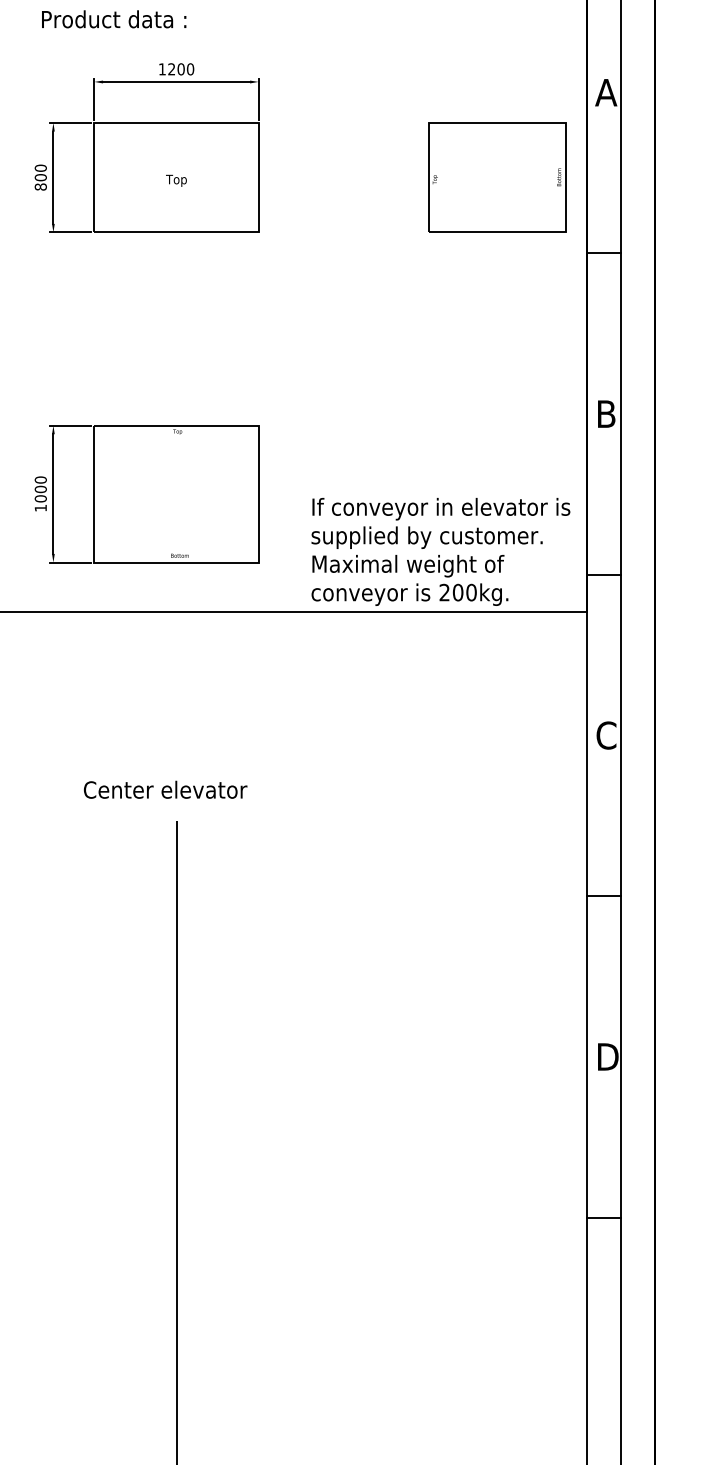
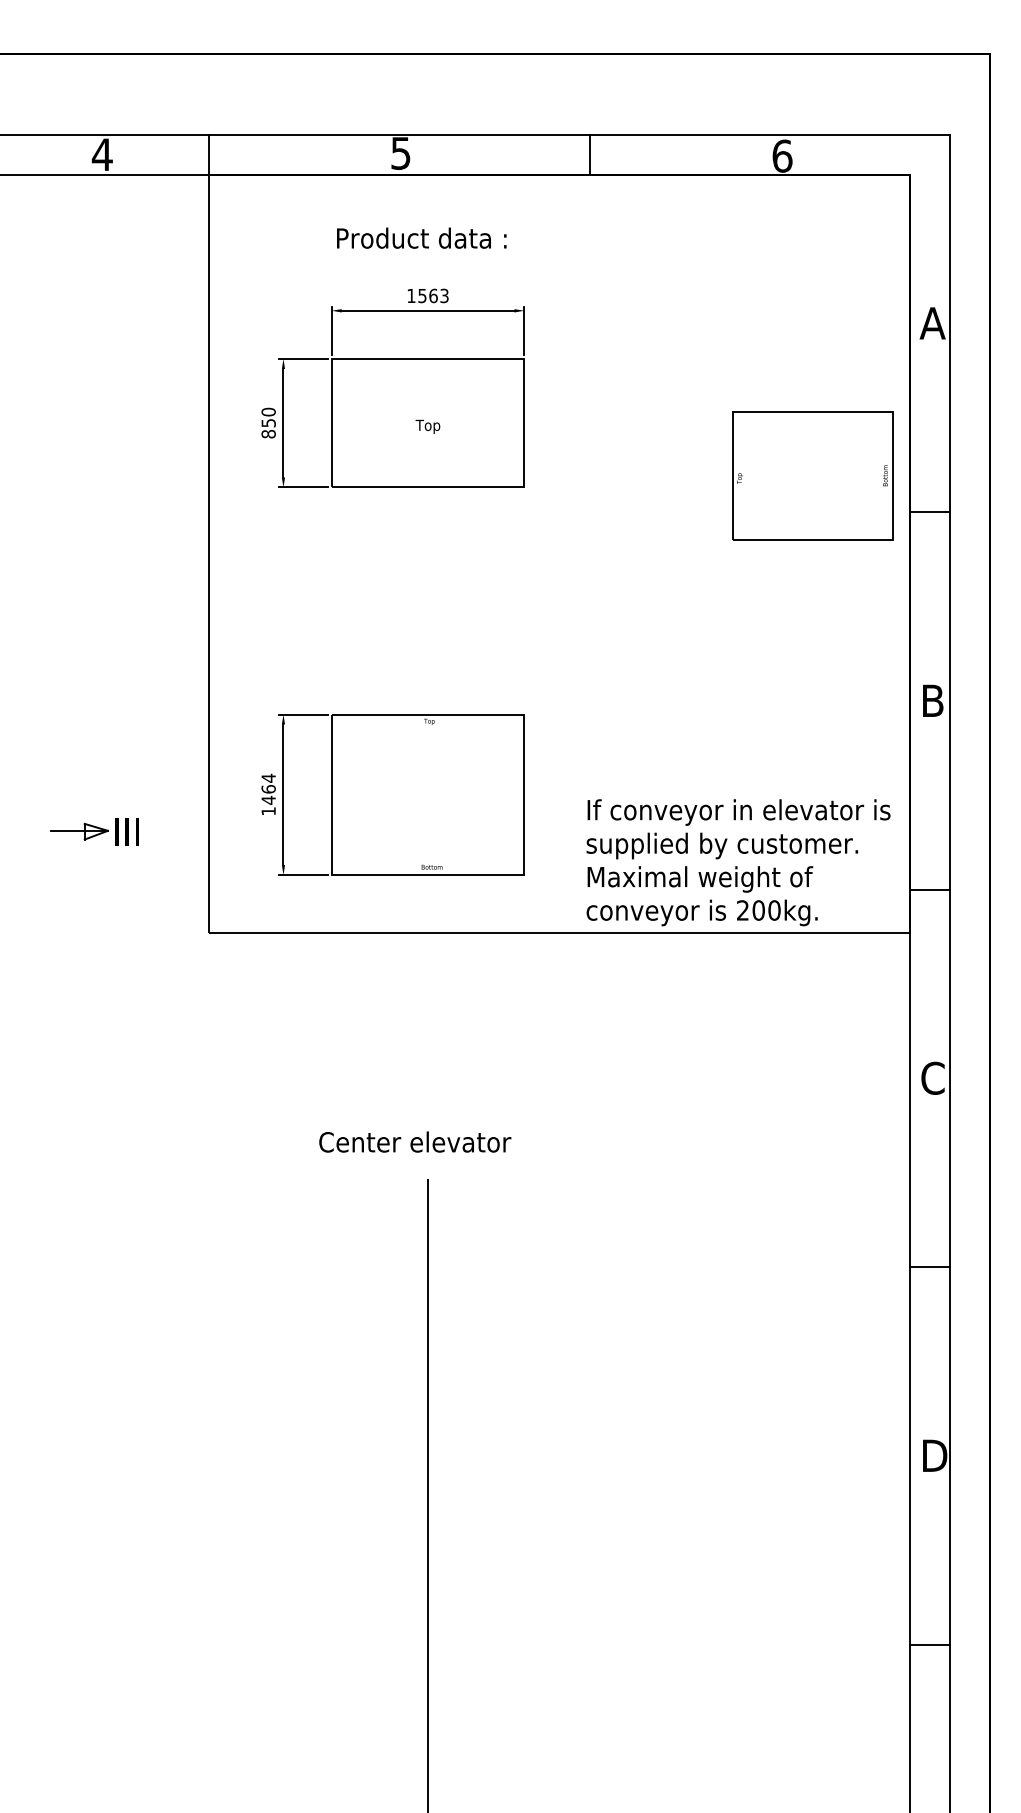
text: (113, 18) -> (421, 237), moved
text: (181, 68) -> (433, 295), 1200 -> 1563
text: (40, 177) -> (268, 422), 800 -> 850
part: (497, 177) -> (812, 475), moved
text: (40, 488) -> (268, 788), 1000 -> 1464

